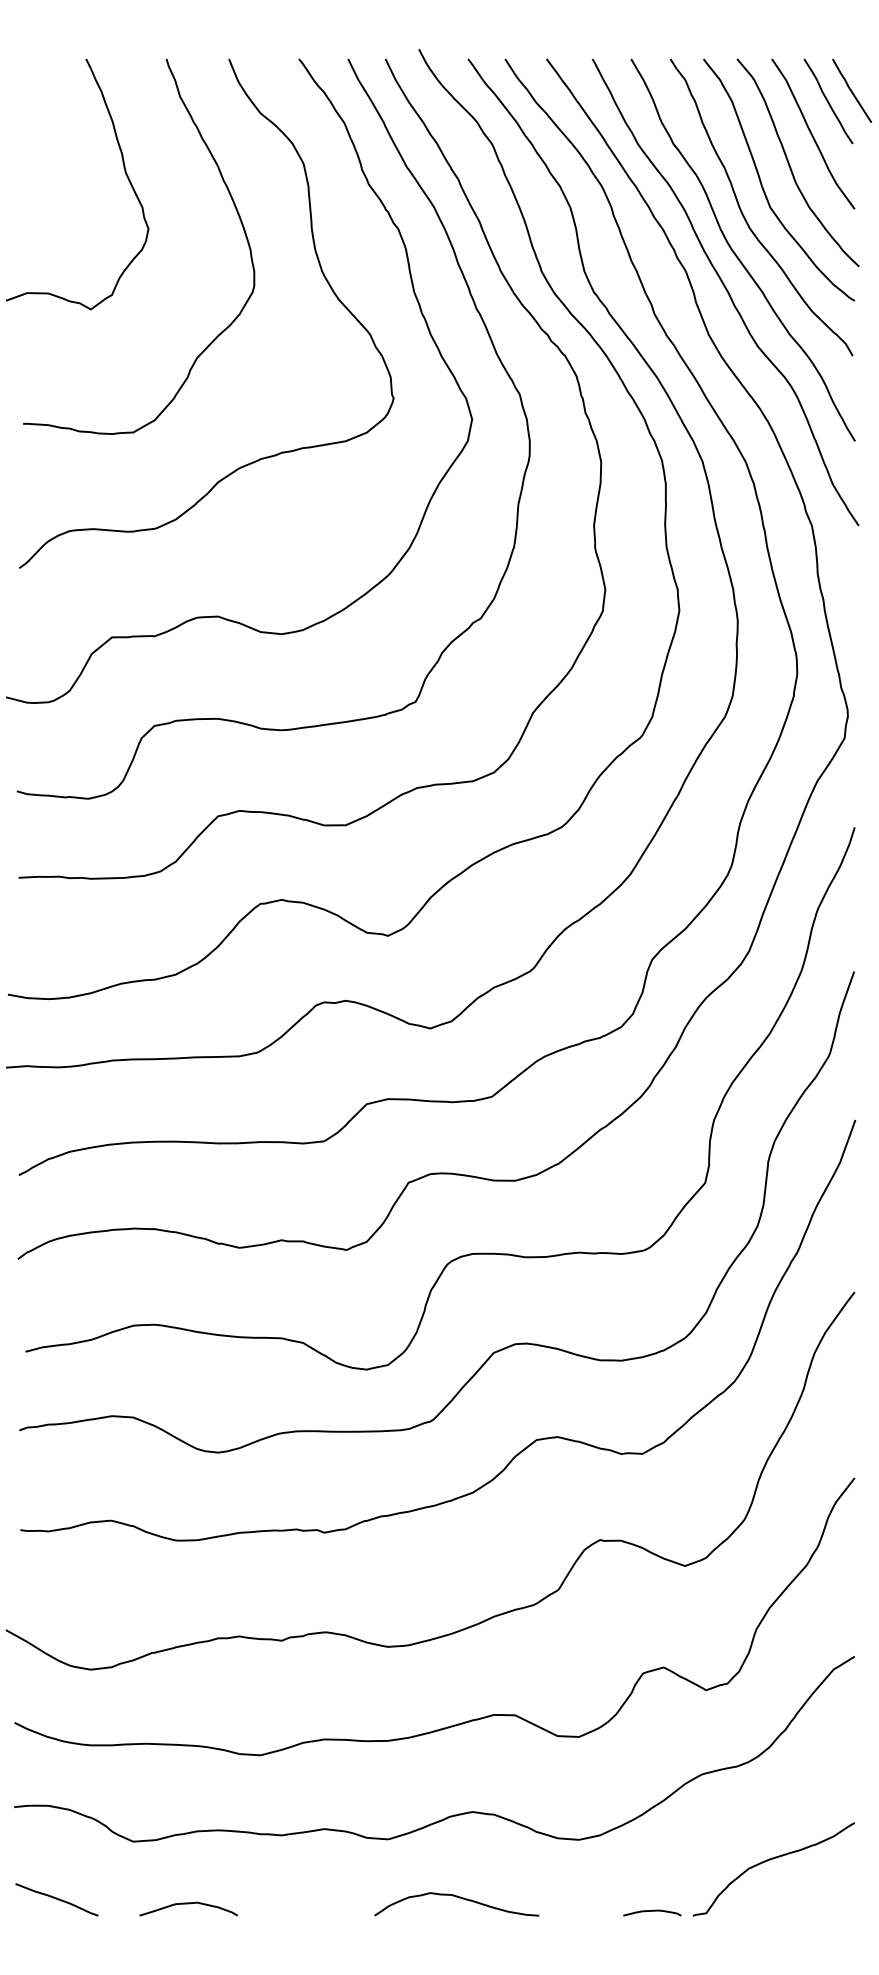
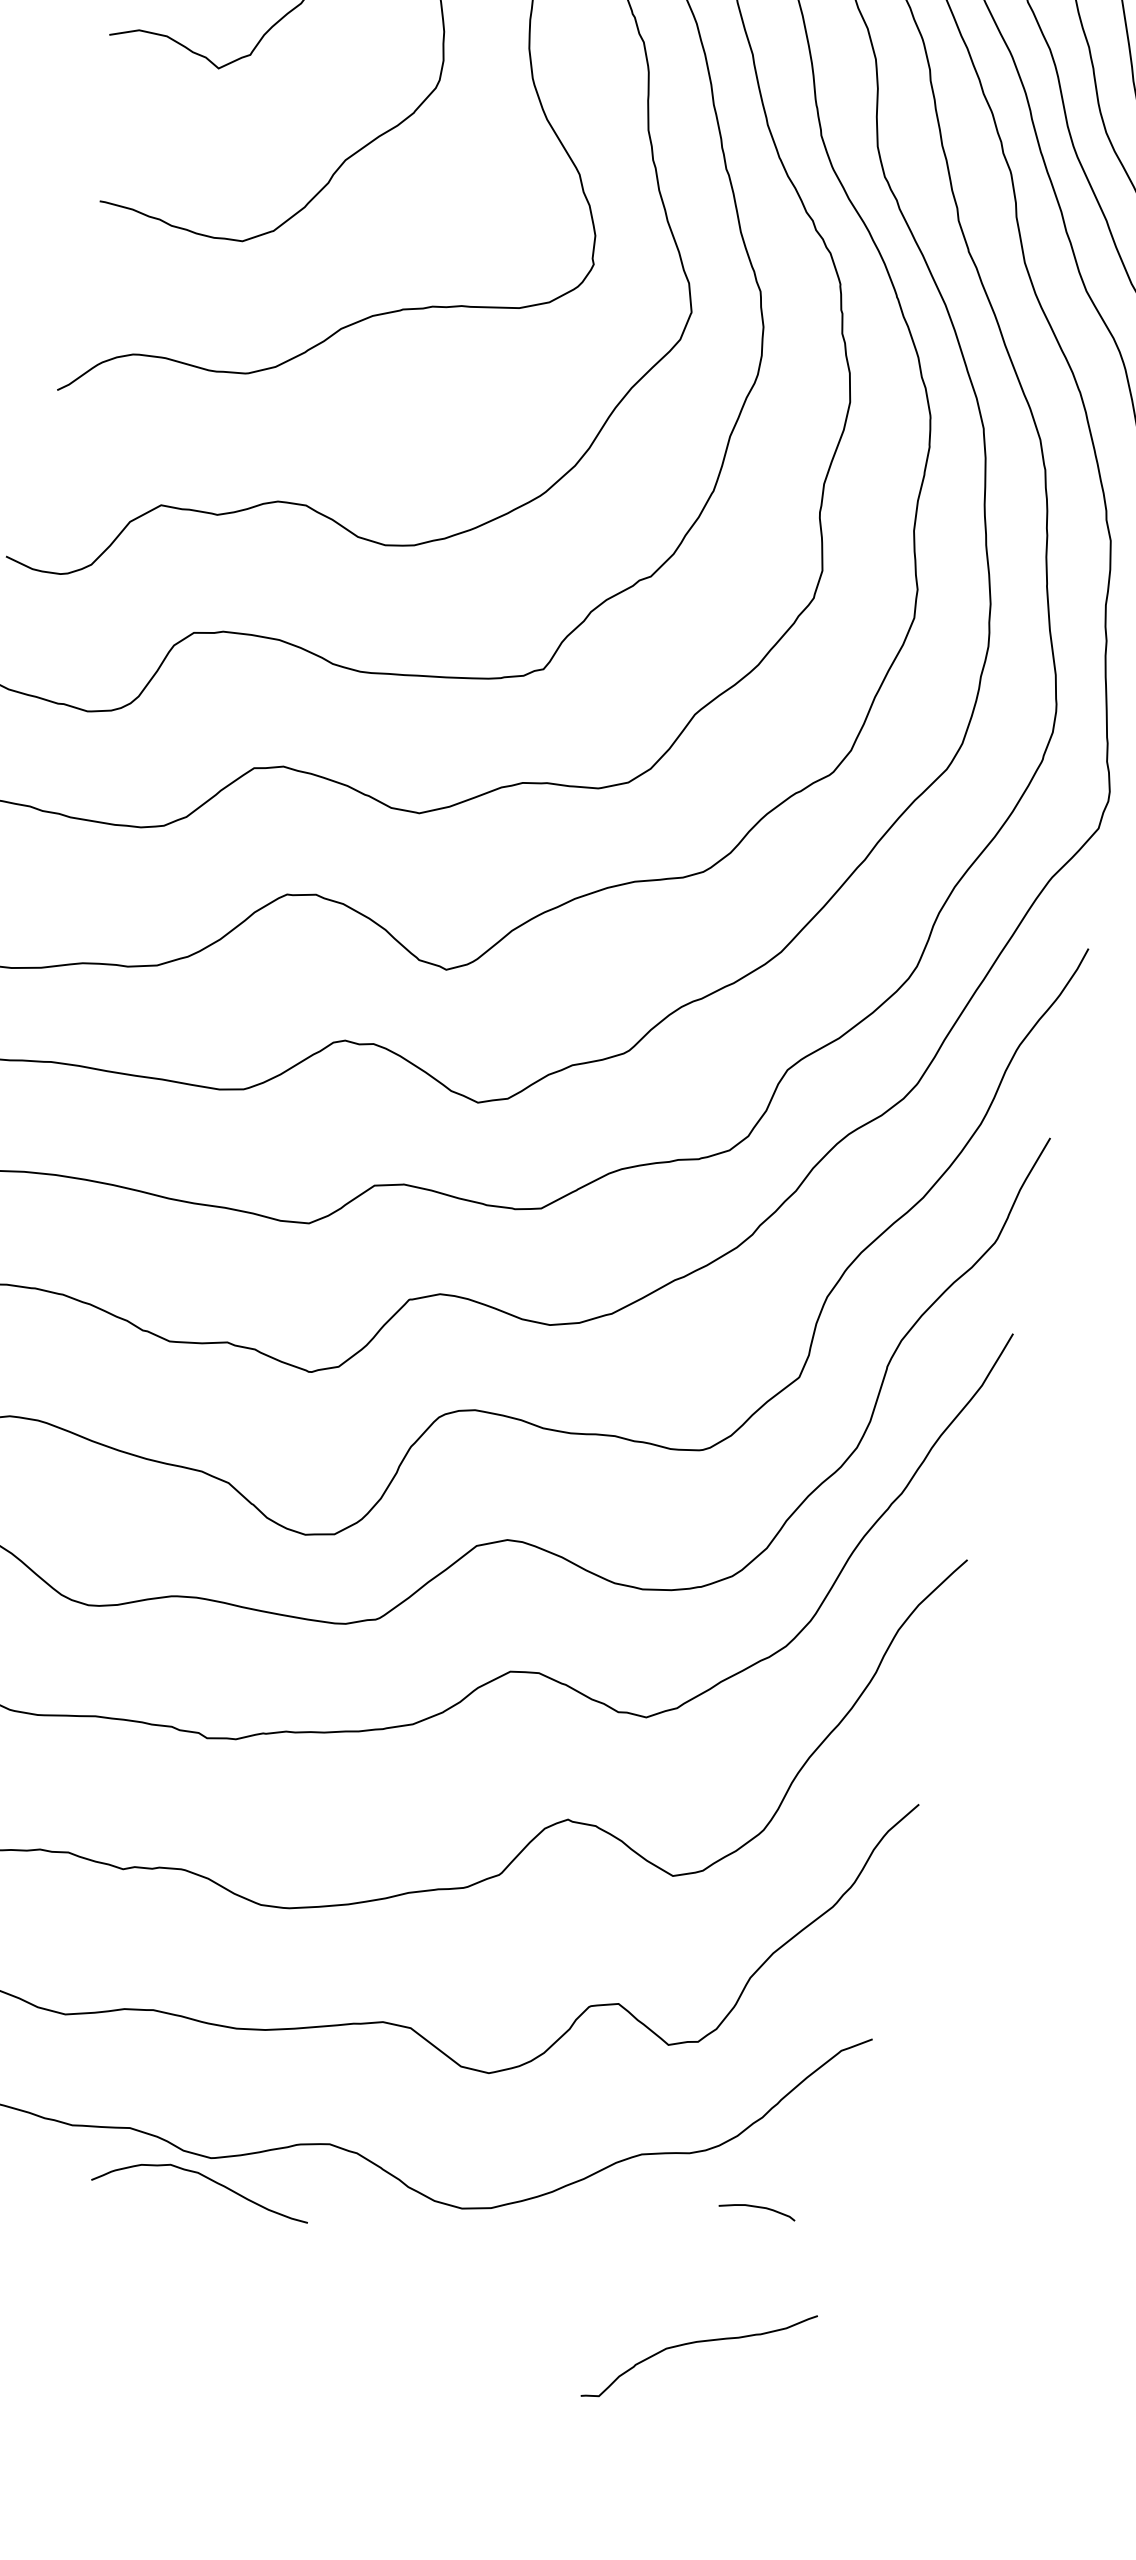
curve: (770, 1860) -> (697, 2343), moved
curve: (459, 1898) -> (207, 2179), moved
curve: (652, 1911) -> (758, 2207), moved

